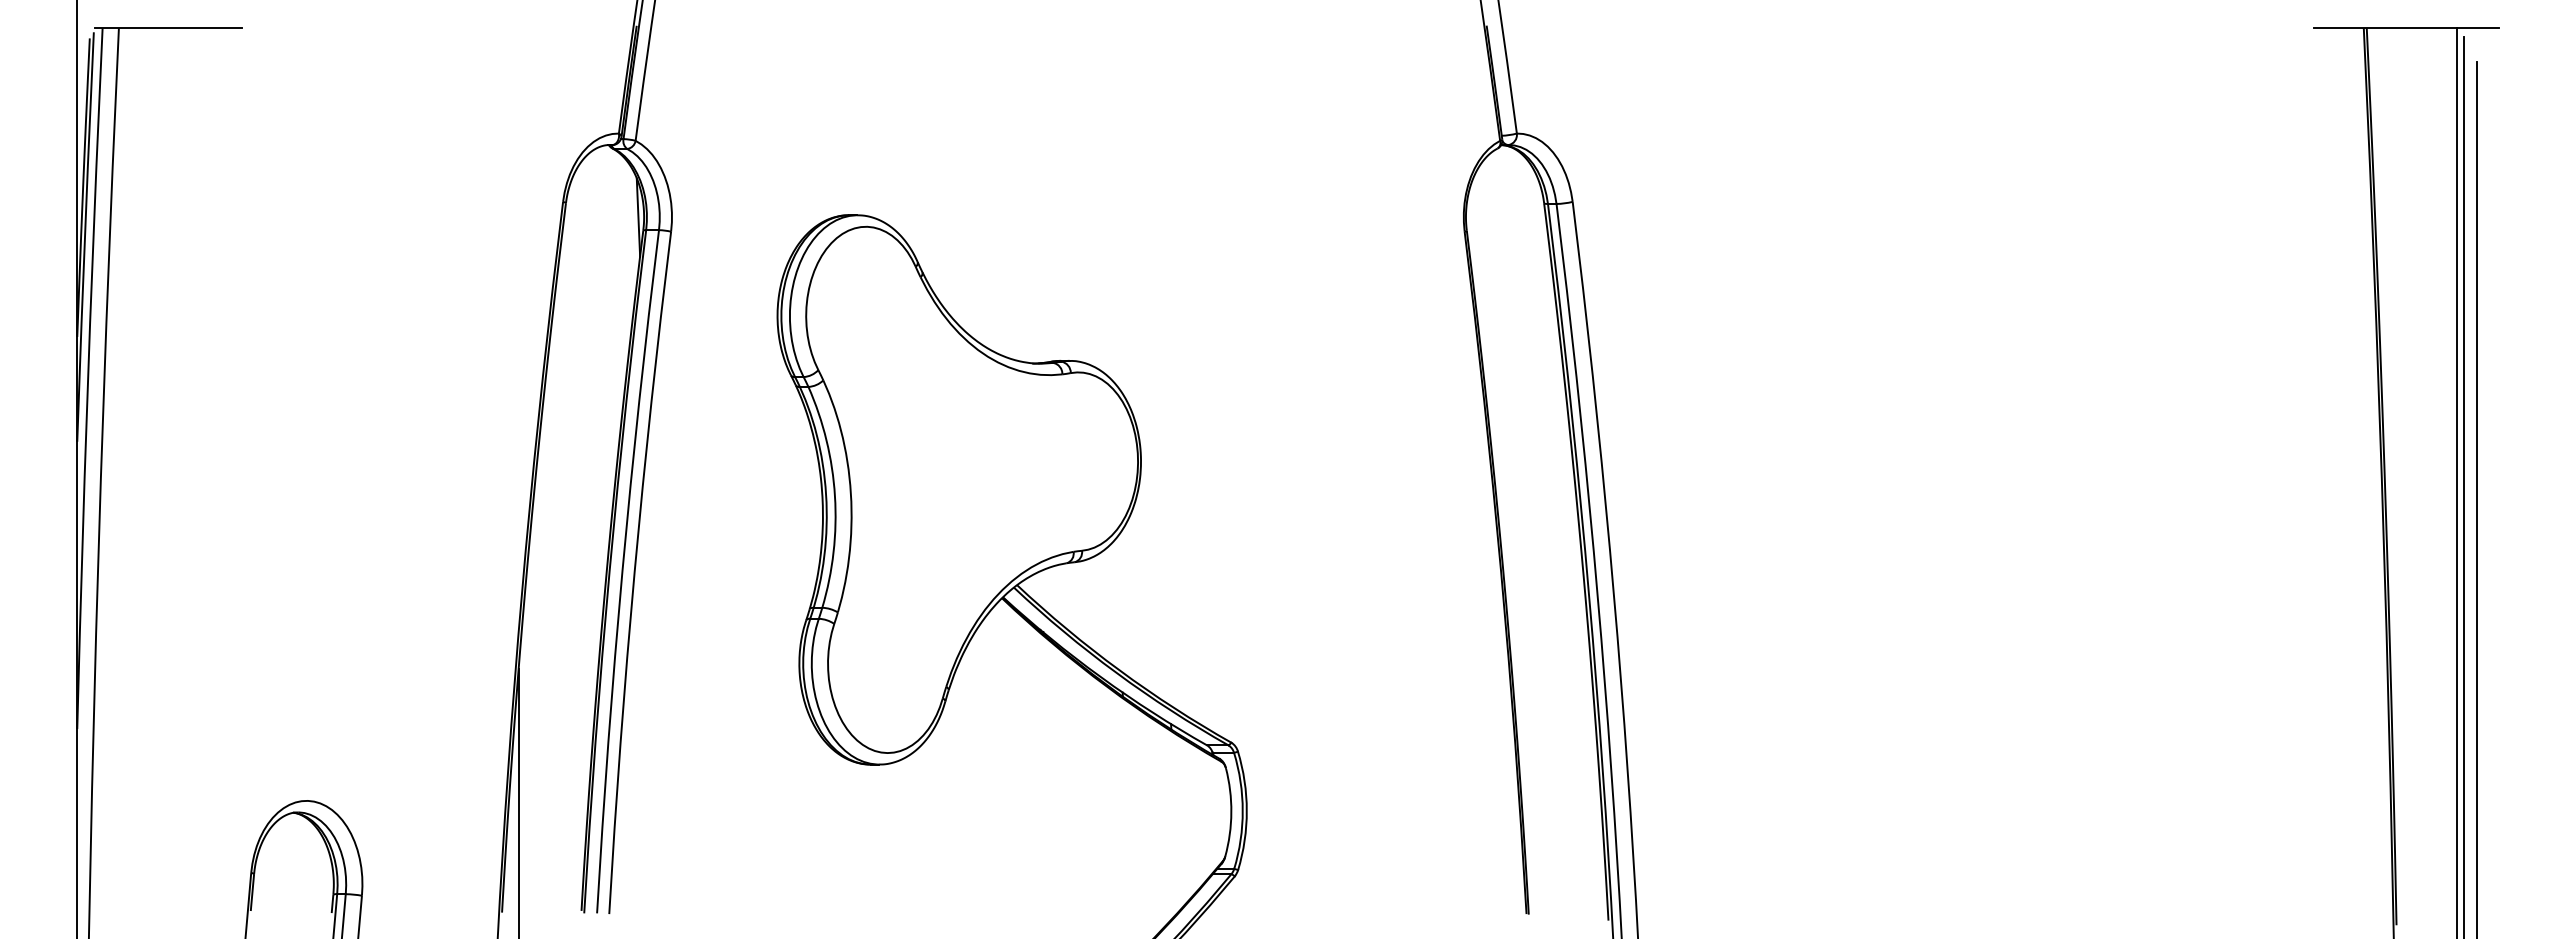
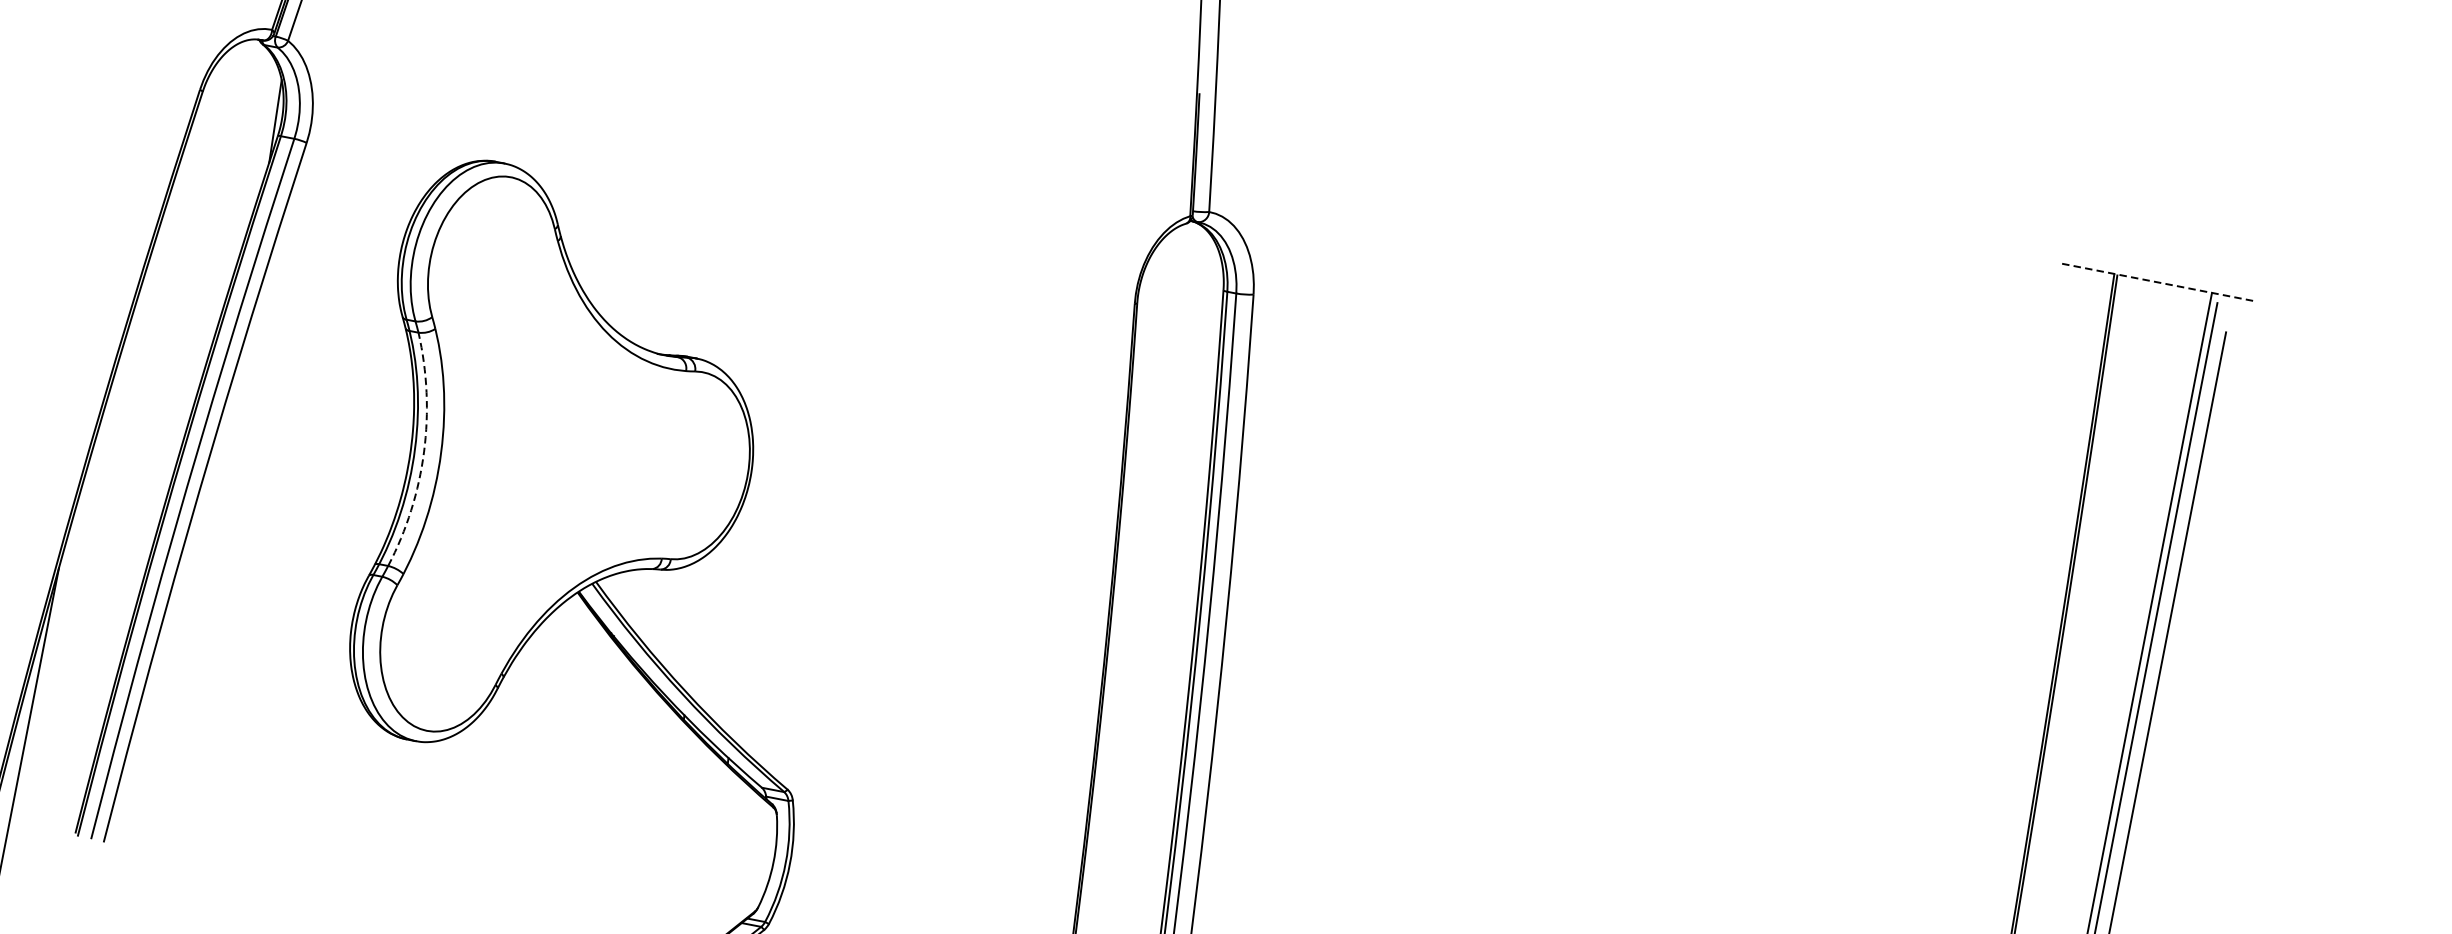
line: (2406, 28) -> (2158, 282), solid -> dashed
arc: (834, 496) -> (423, 452), solid -> dashed

